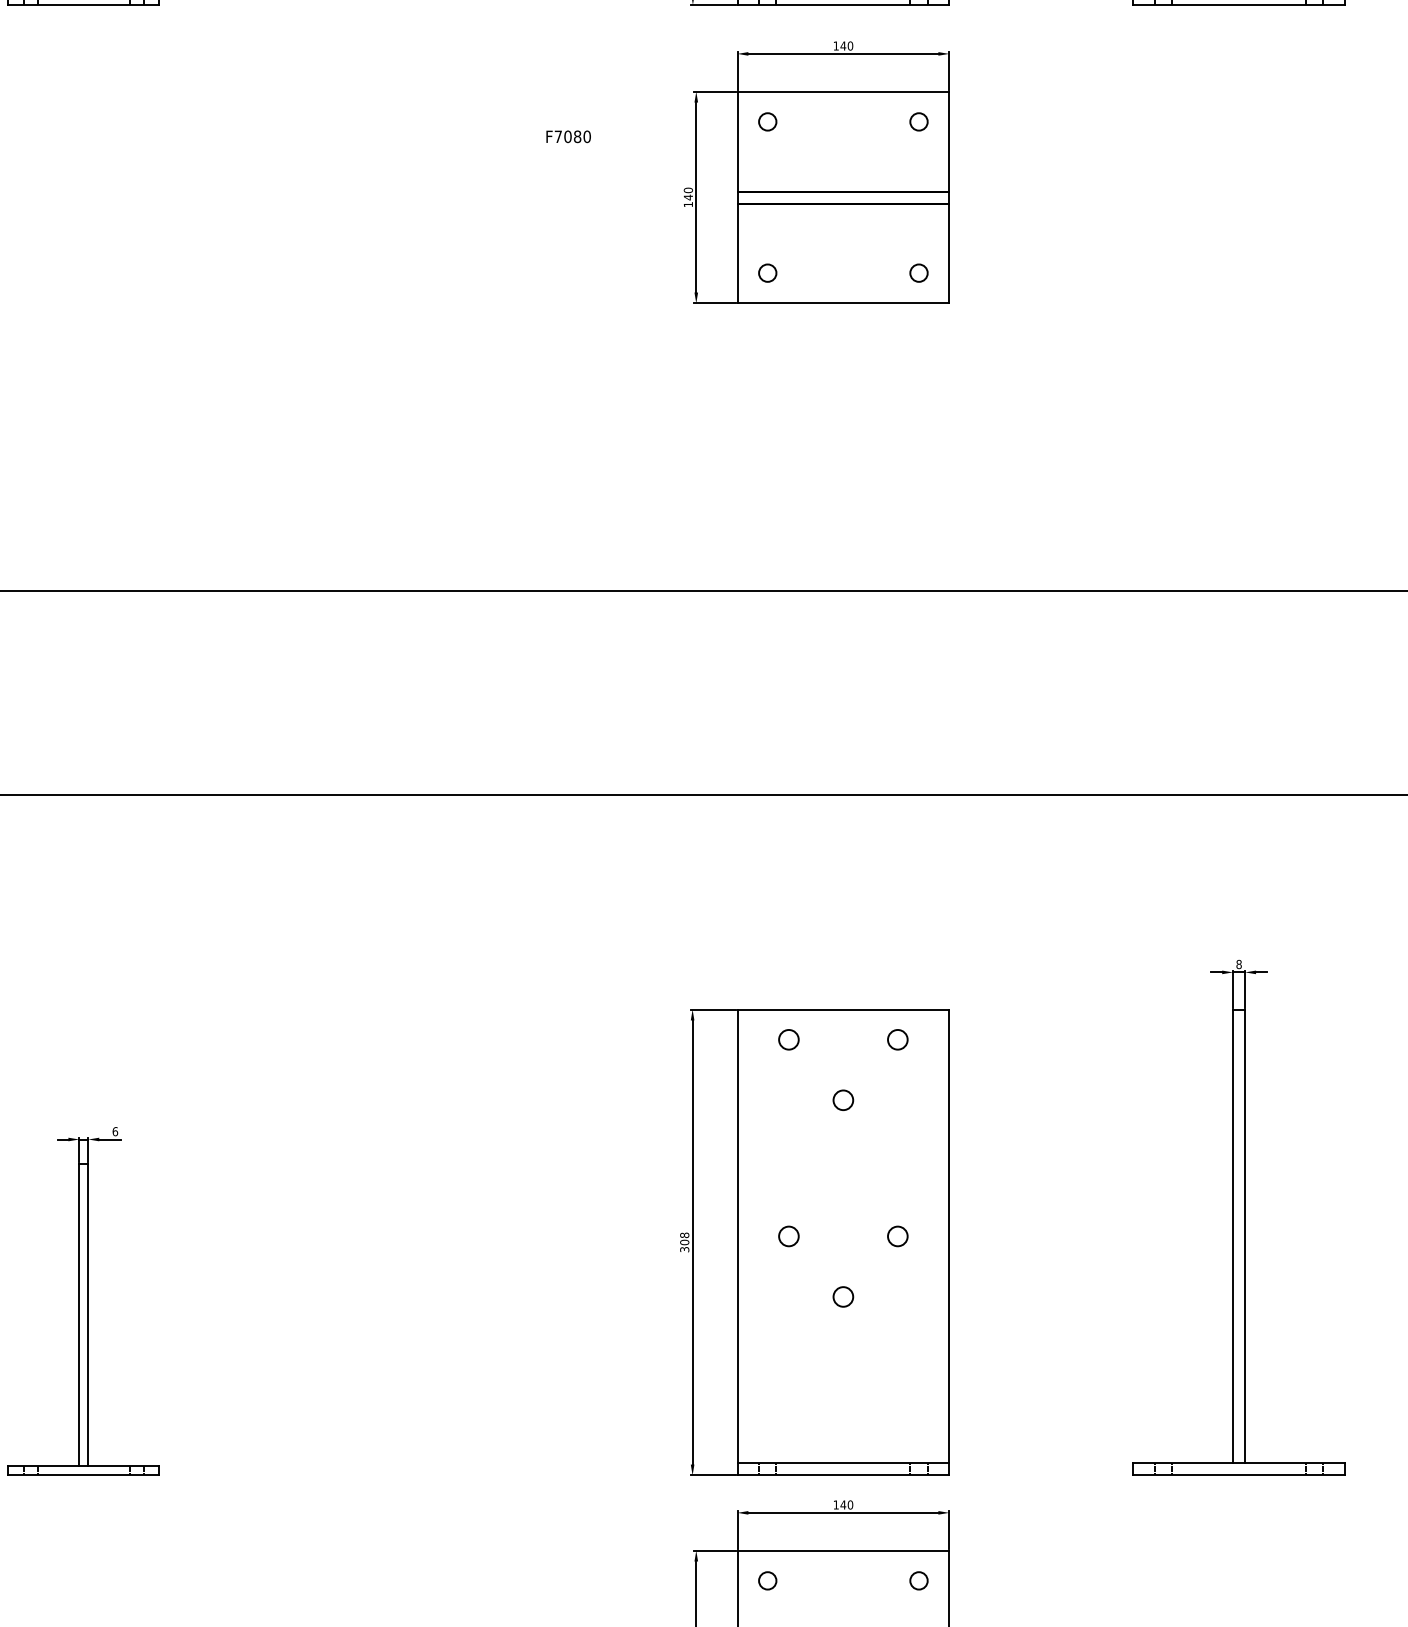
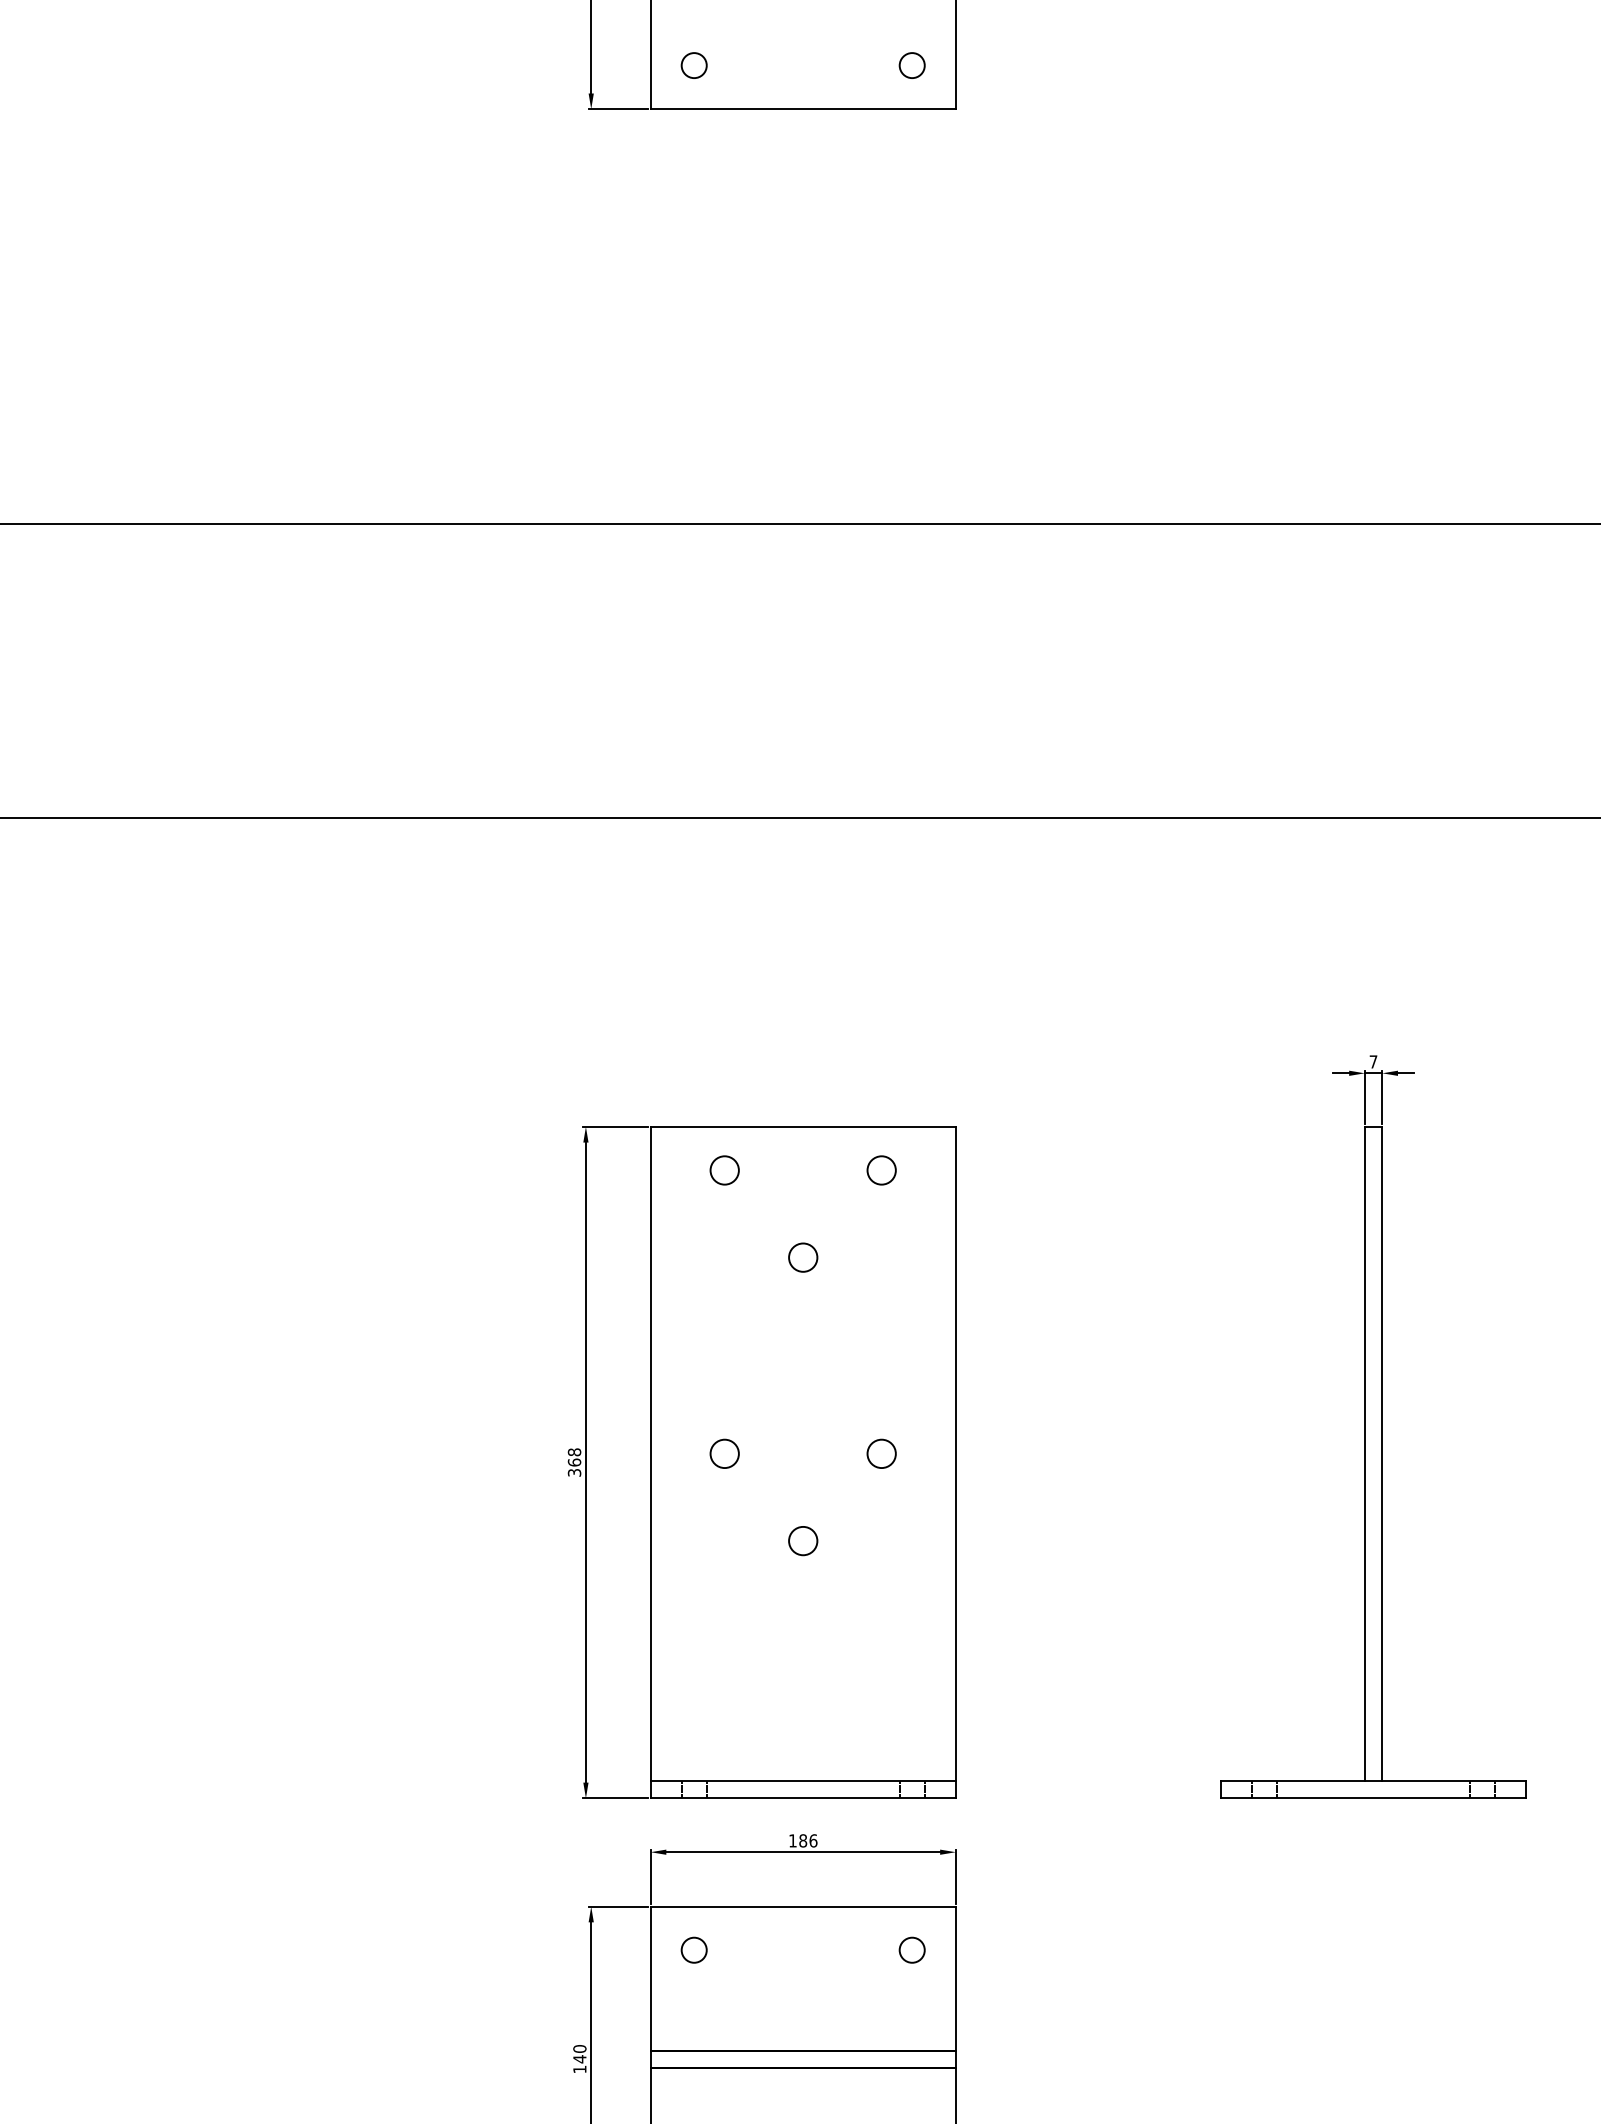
text: (1238, 964) -> (1372, 1061), 8 -> 7
text: (684, 1241) -> (574, 1461), 308 -> 368
text: (846, 1504) -> (807, 1840), 140 -> 186

